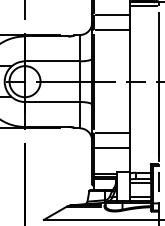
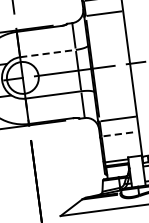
line: (52, 61) -> (48, 53), solid -> dashed
line: (112, 148) -> (120, 134), solid -> dashed

